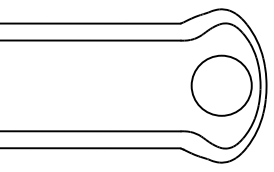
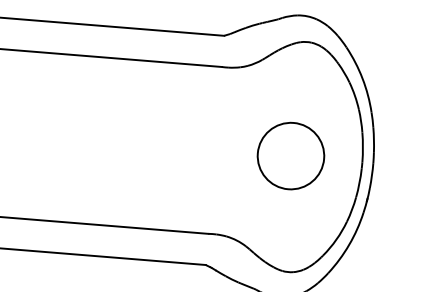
circle: (221, 85) -> (290, 155), size x0.6

